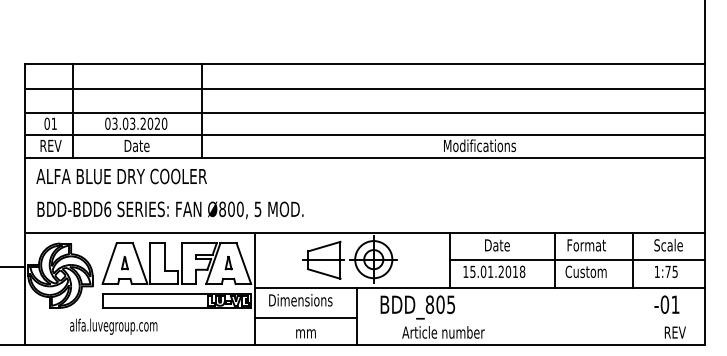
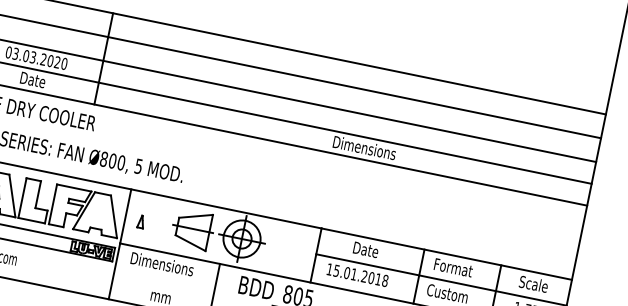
text: (480, 145) -> (369, 148), Modifications -> Dimensions
part: (228, 263) -> (141, 222), moved
line: (306, 317) -> (164, 282), removed

